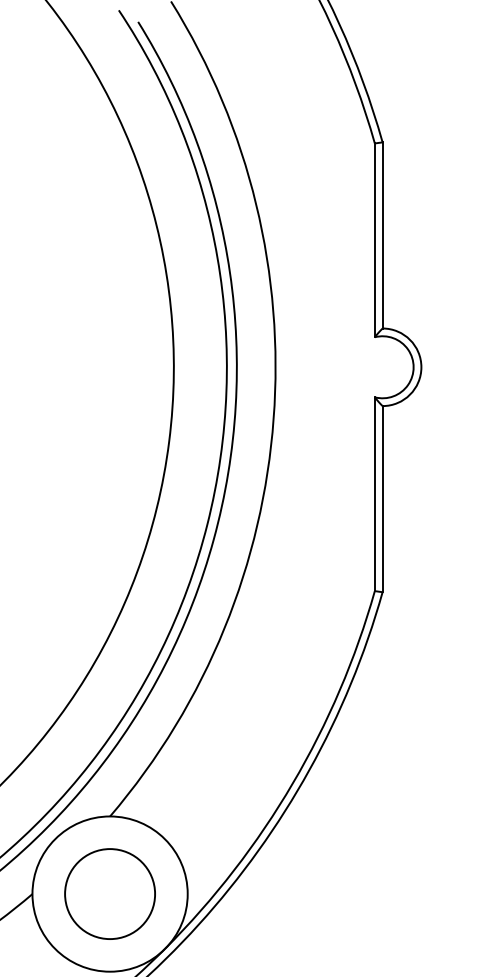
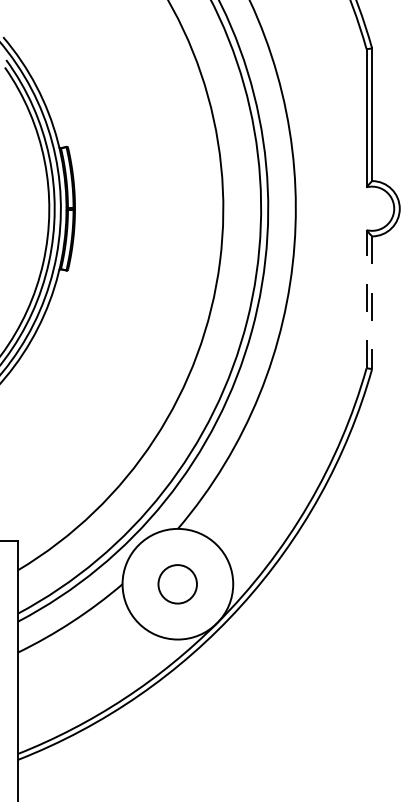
line: (374, 493) -> (366, 298), solid -> dashed
line: (383, 500) -> (372, 303), solid -> dashed
circle: (109, 894) -> (177, 584), size x0.6

